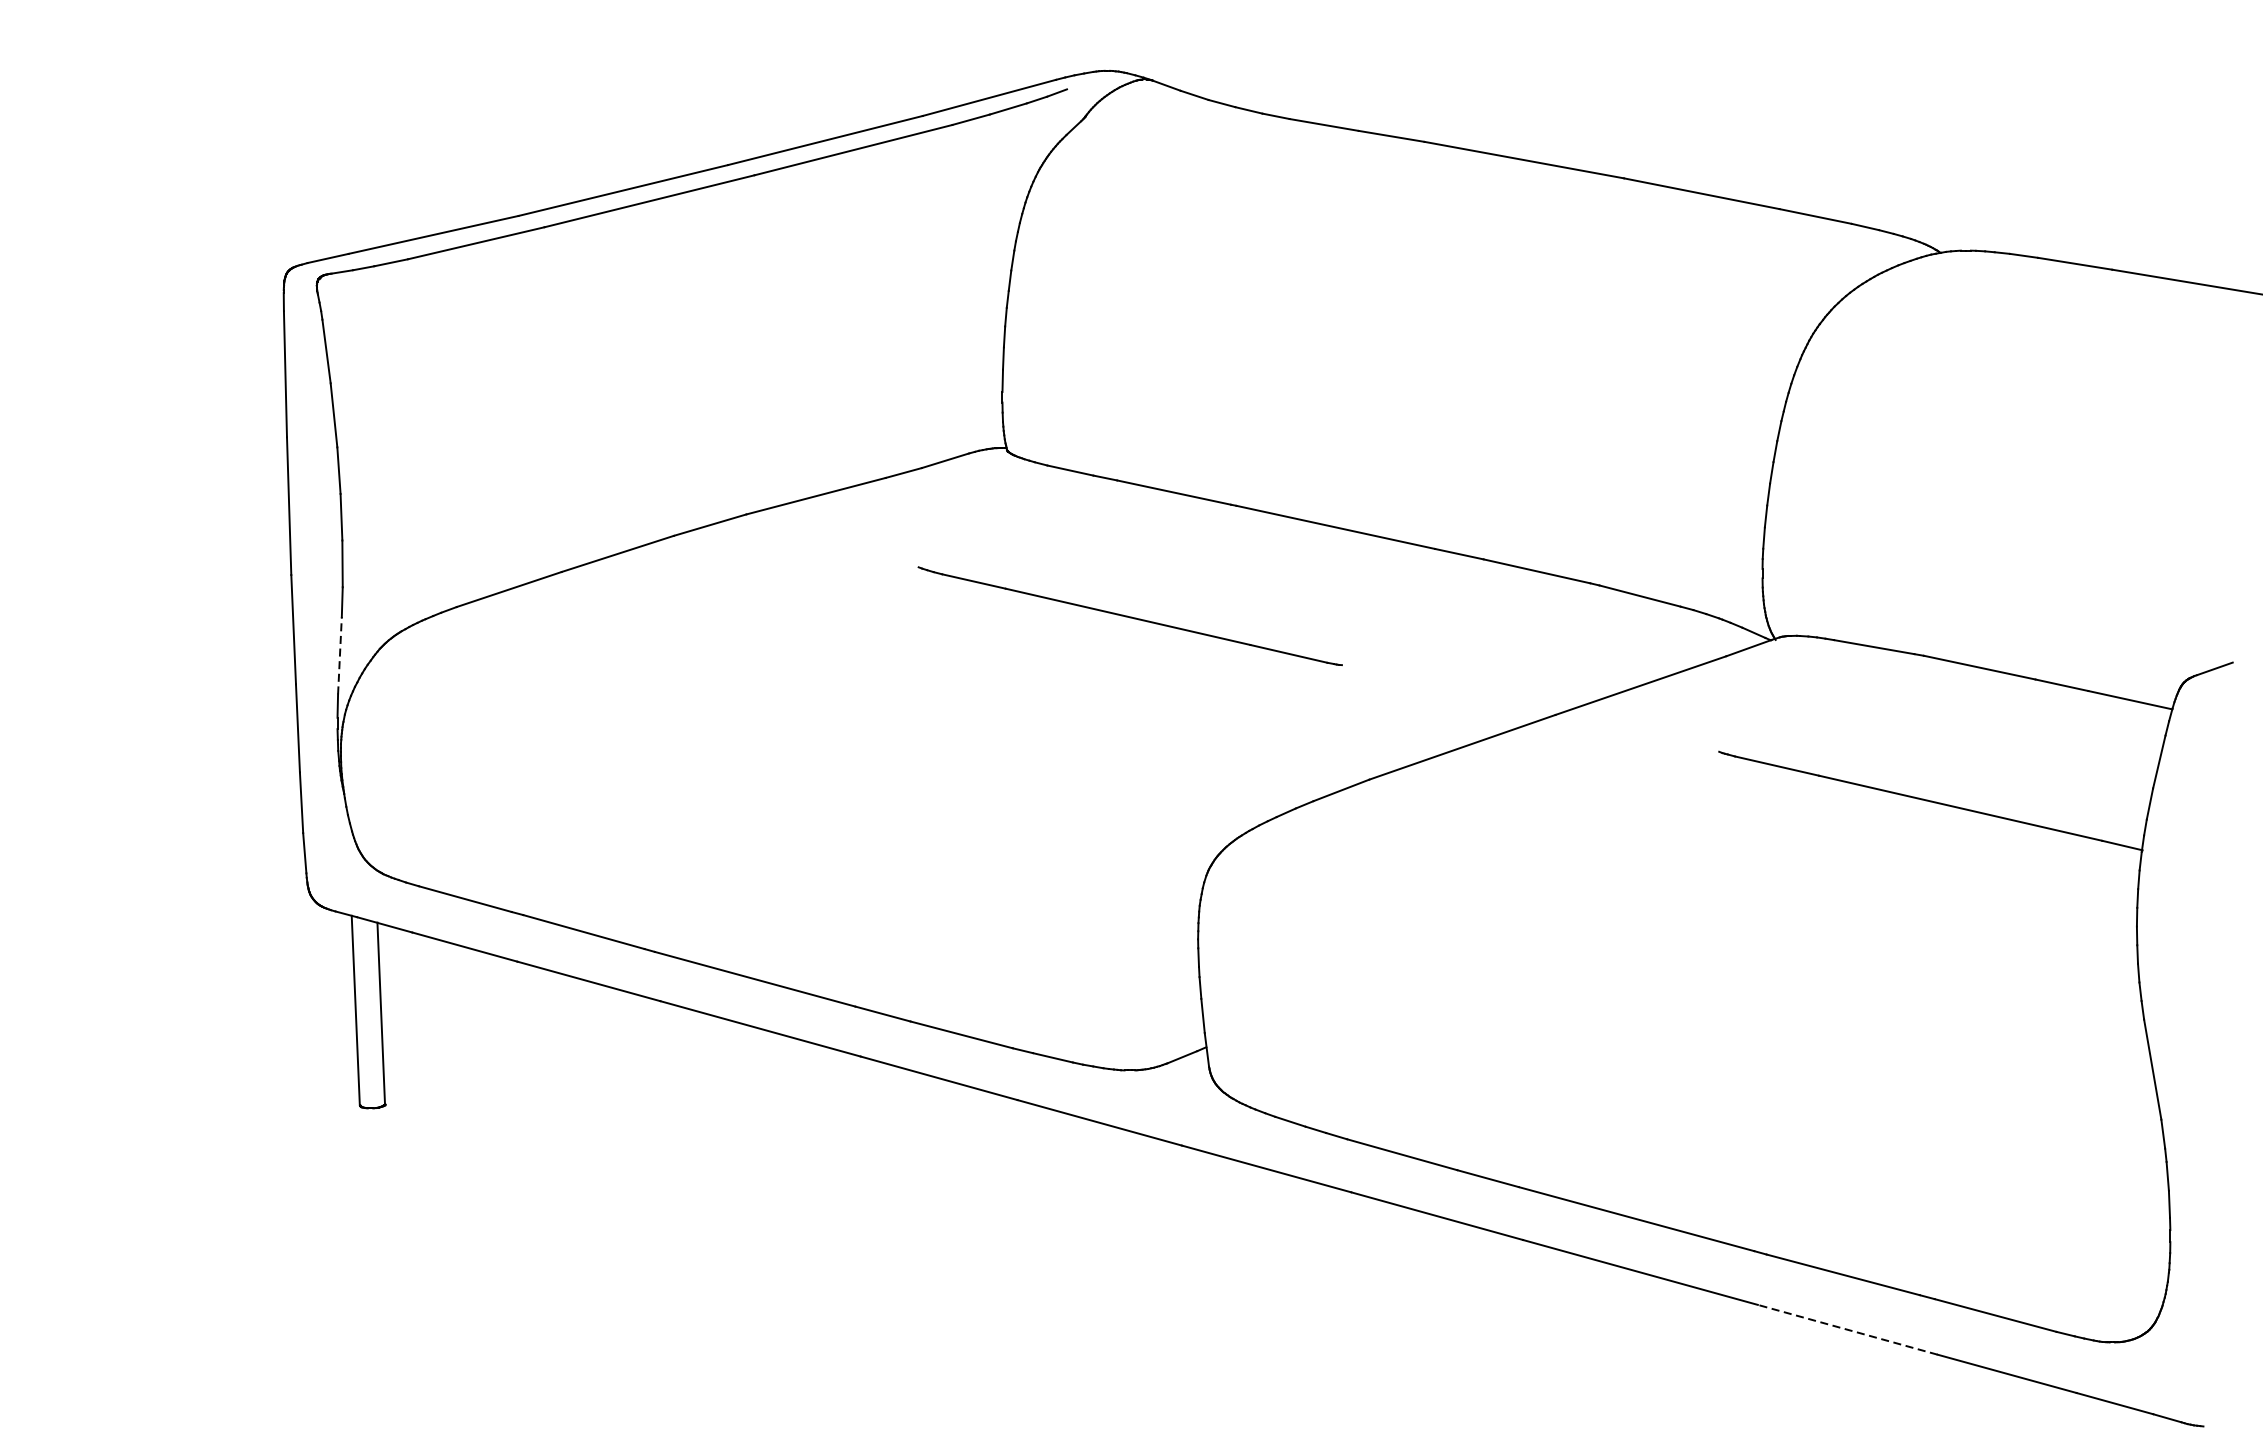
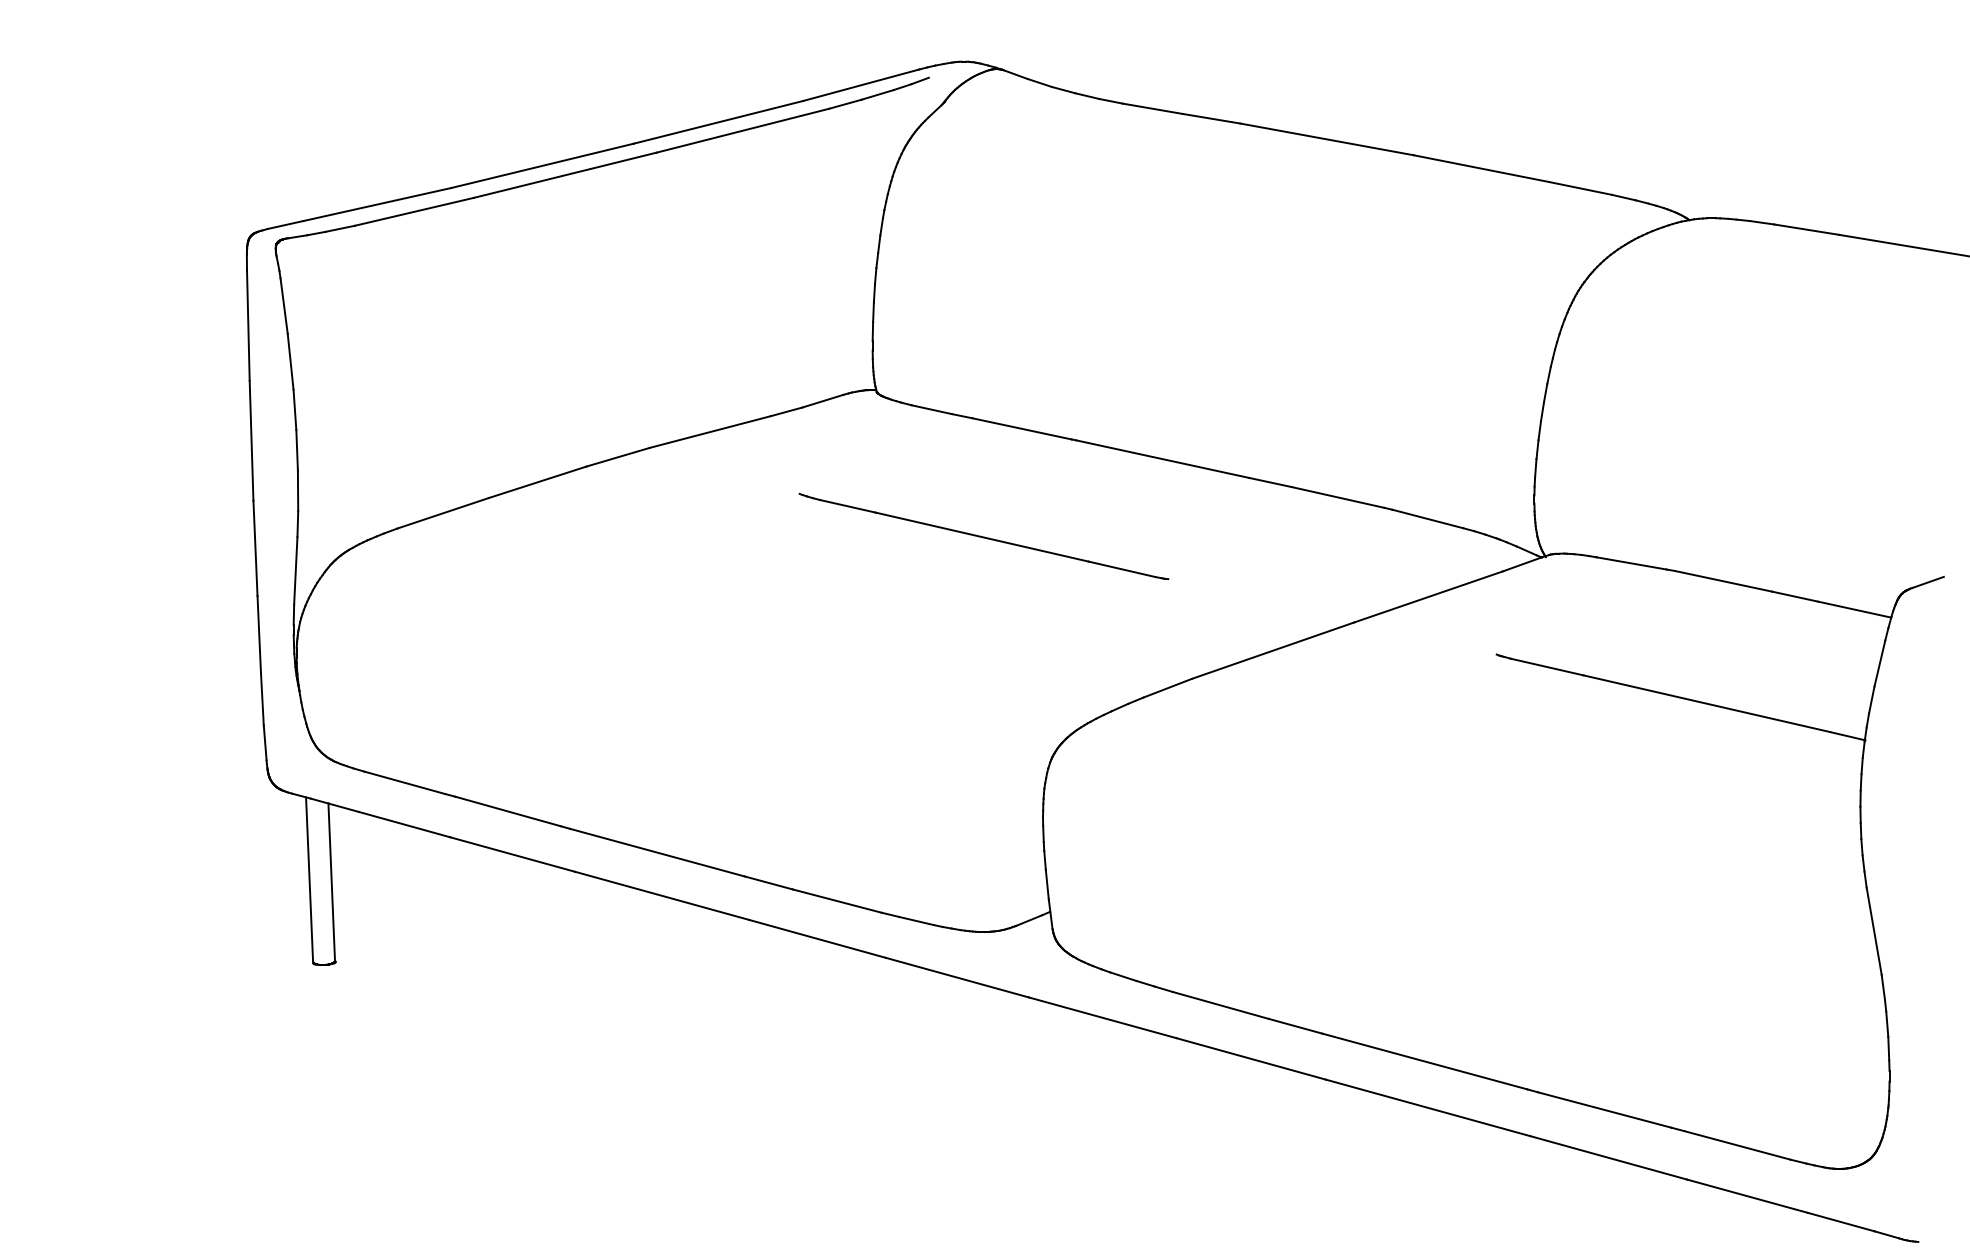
line: (339, 655) -> (295, 570), dashed -> solid
line: (1847, 1329) -> (1608, 1157), dashed -> solid

